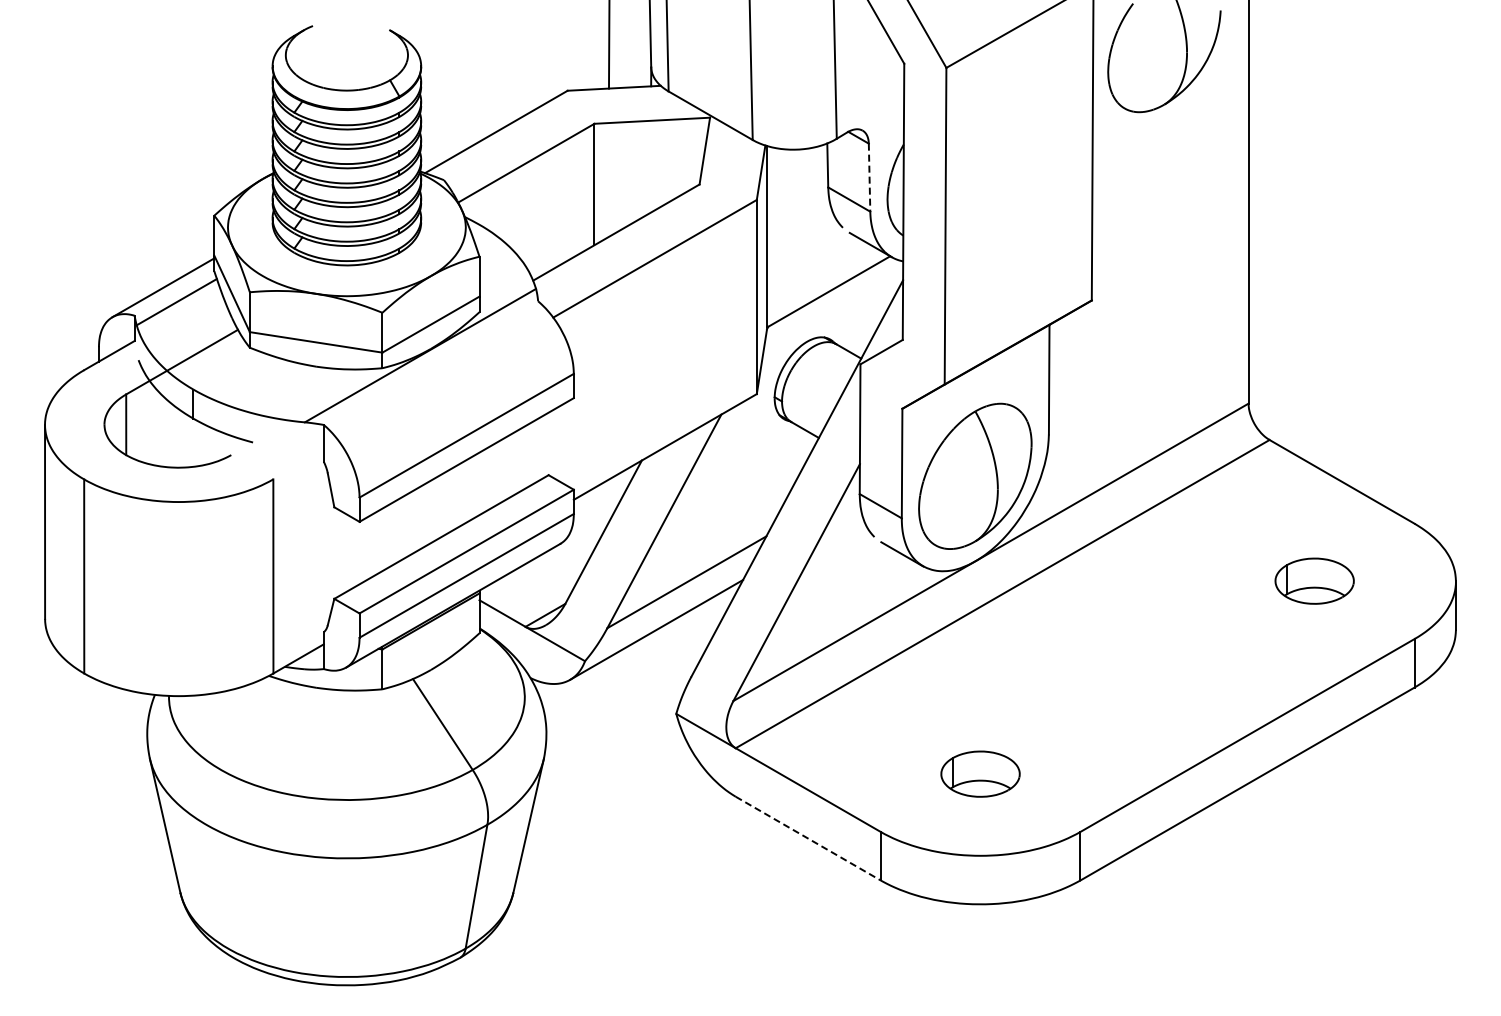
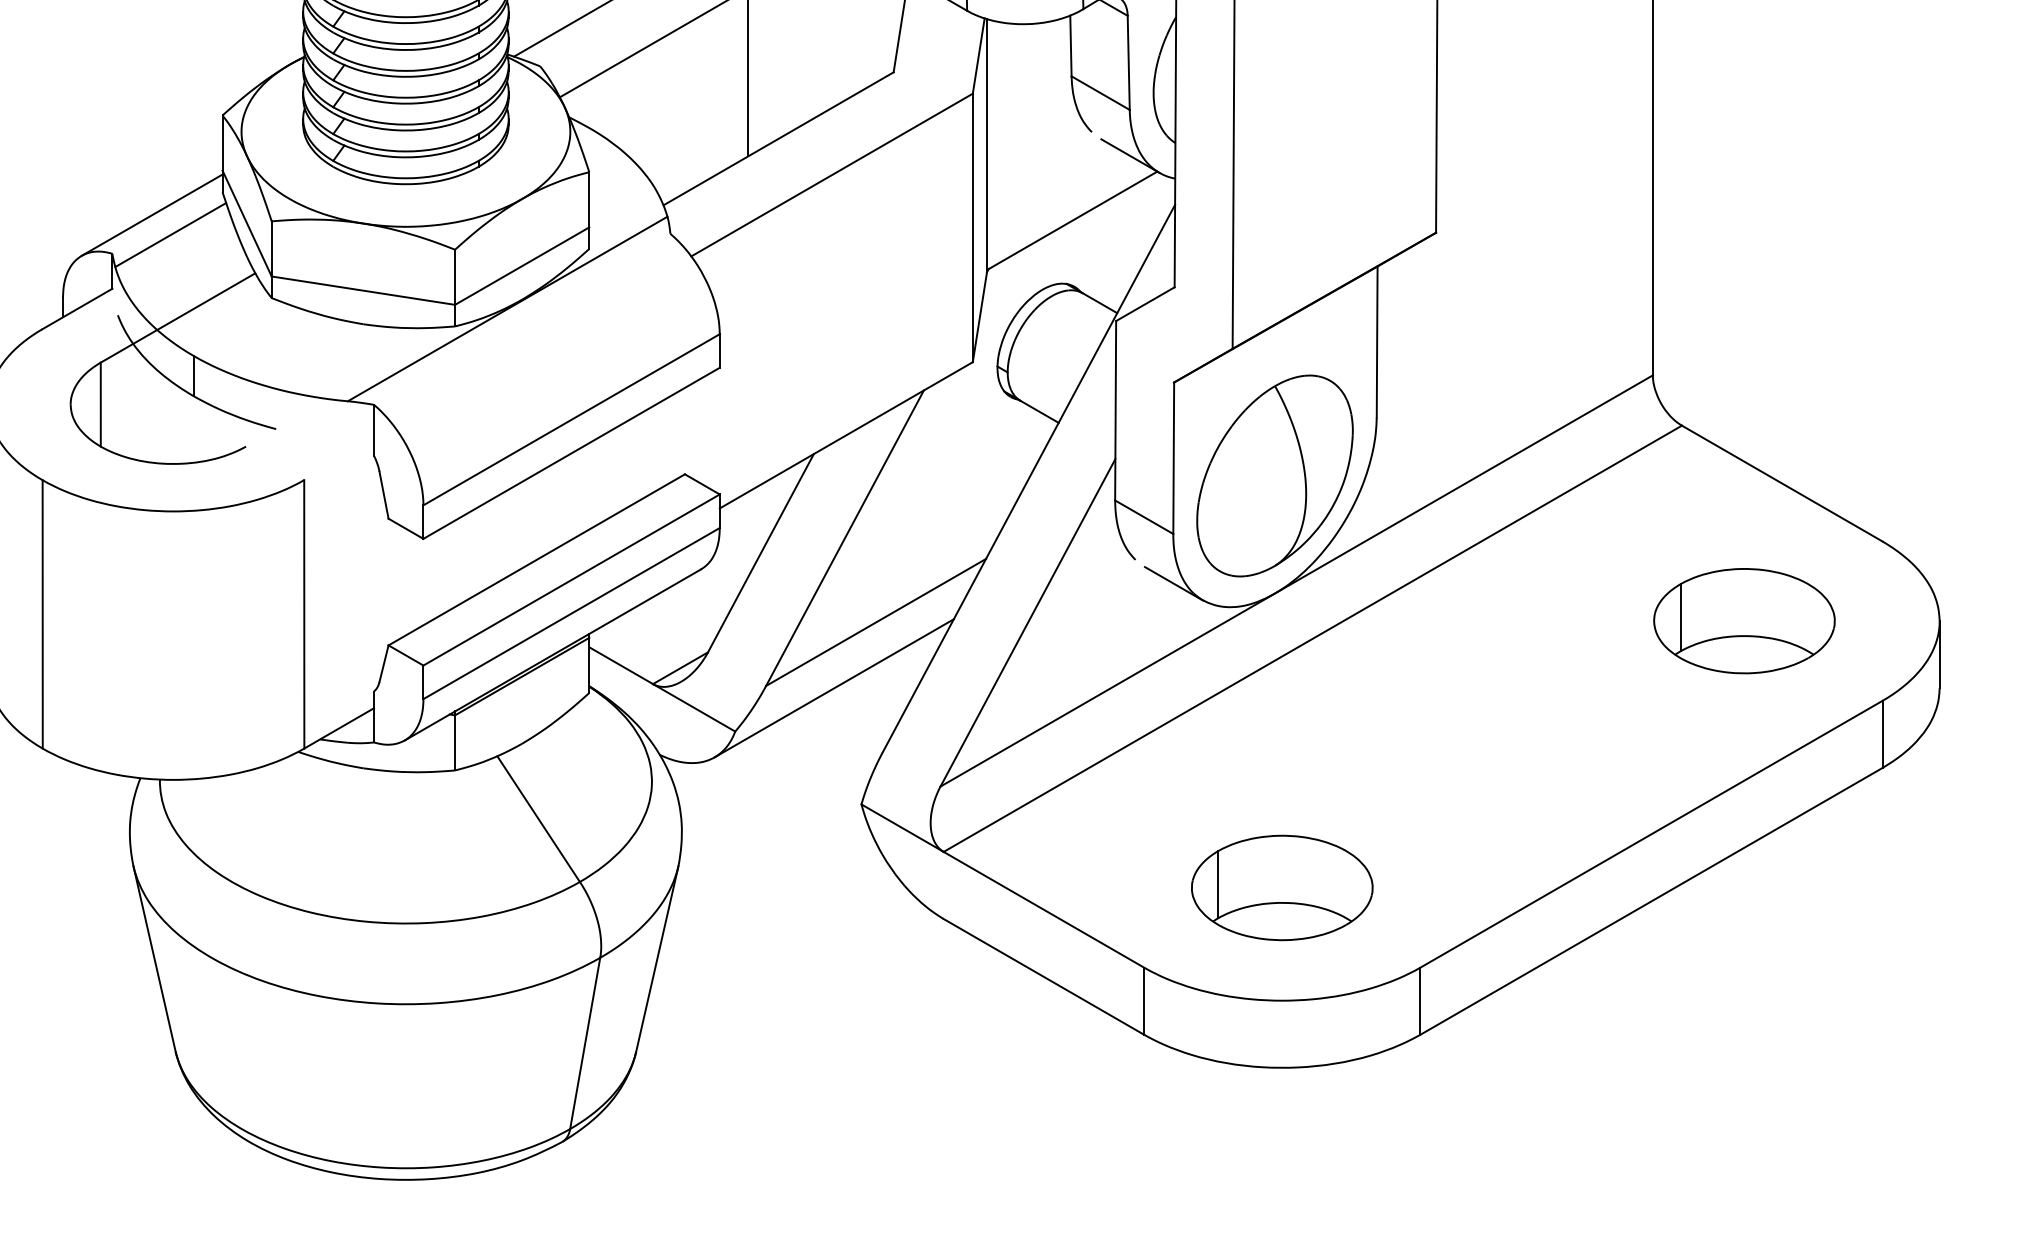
line: (869, 178) -> (1128, 64), dashed -> solid
part: (1314, 580) -> (1744, 619), size x1.67
part: (980, 773) -> (1282, 886), size x1.67
line: (808, 838) -> (1044, 976), dashed -> solid

